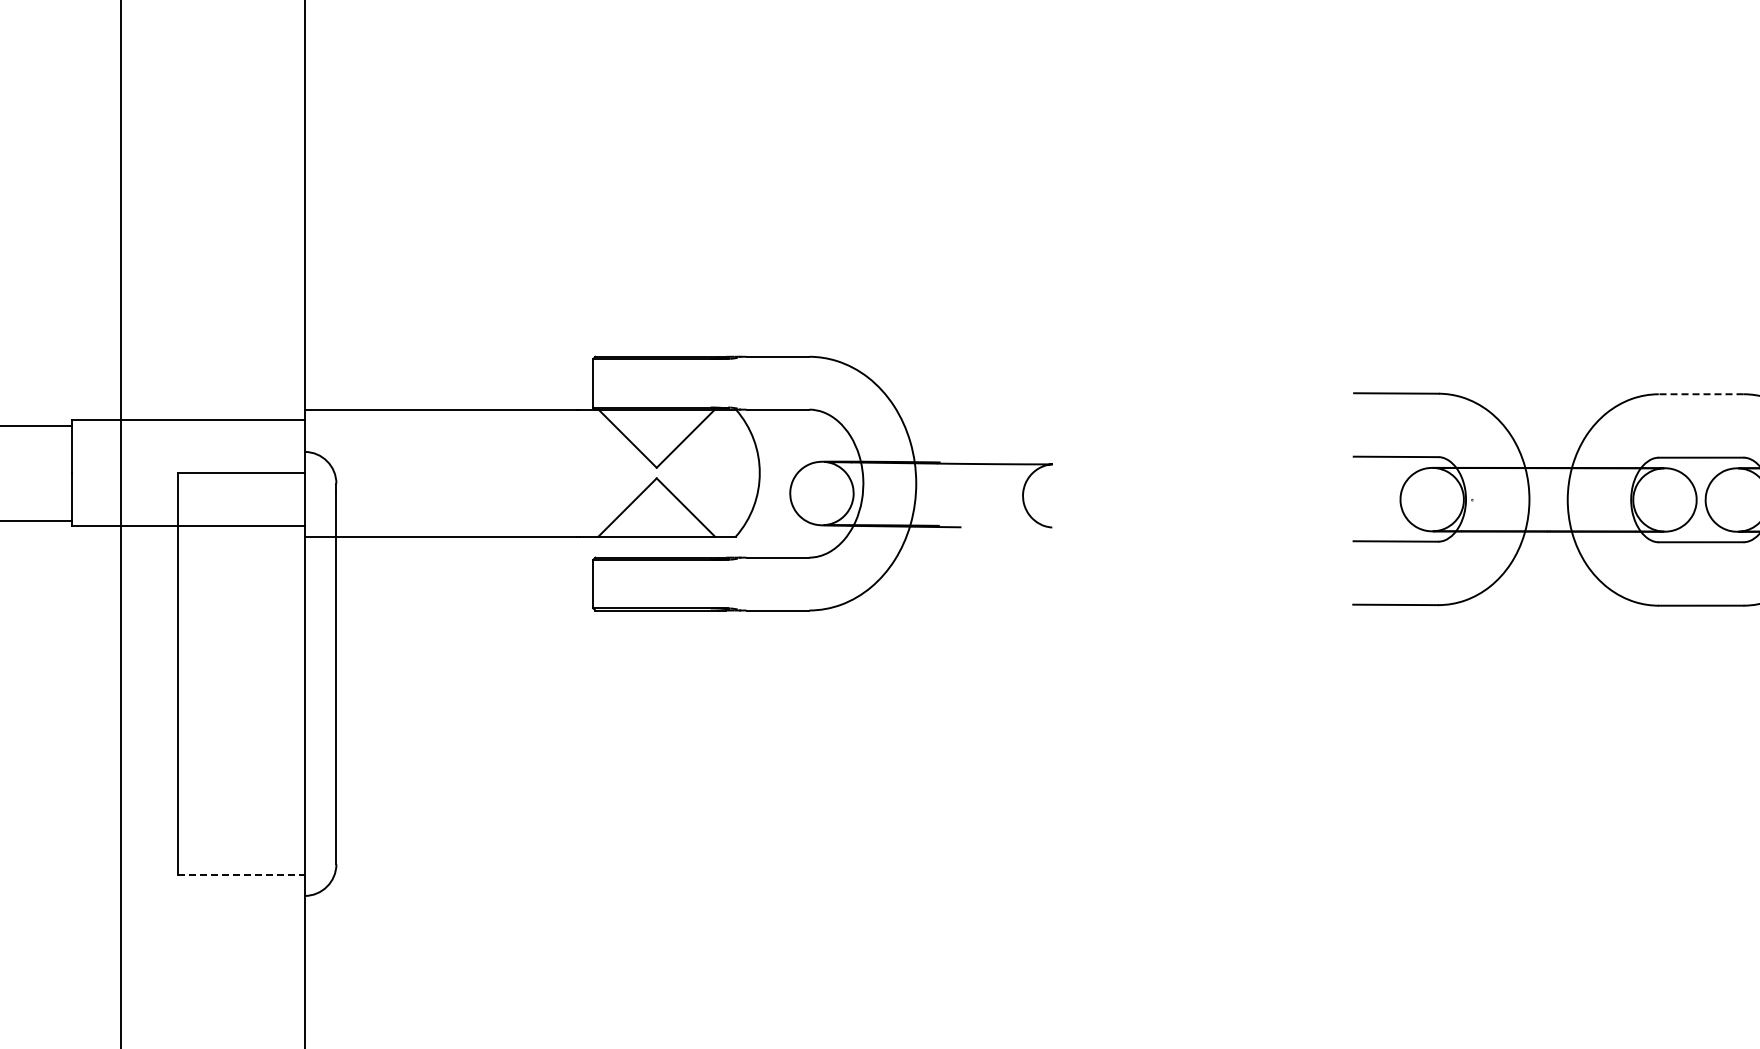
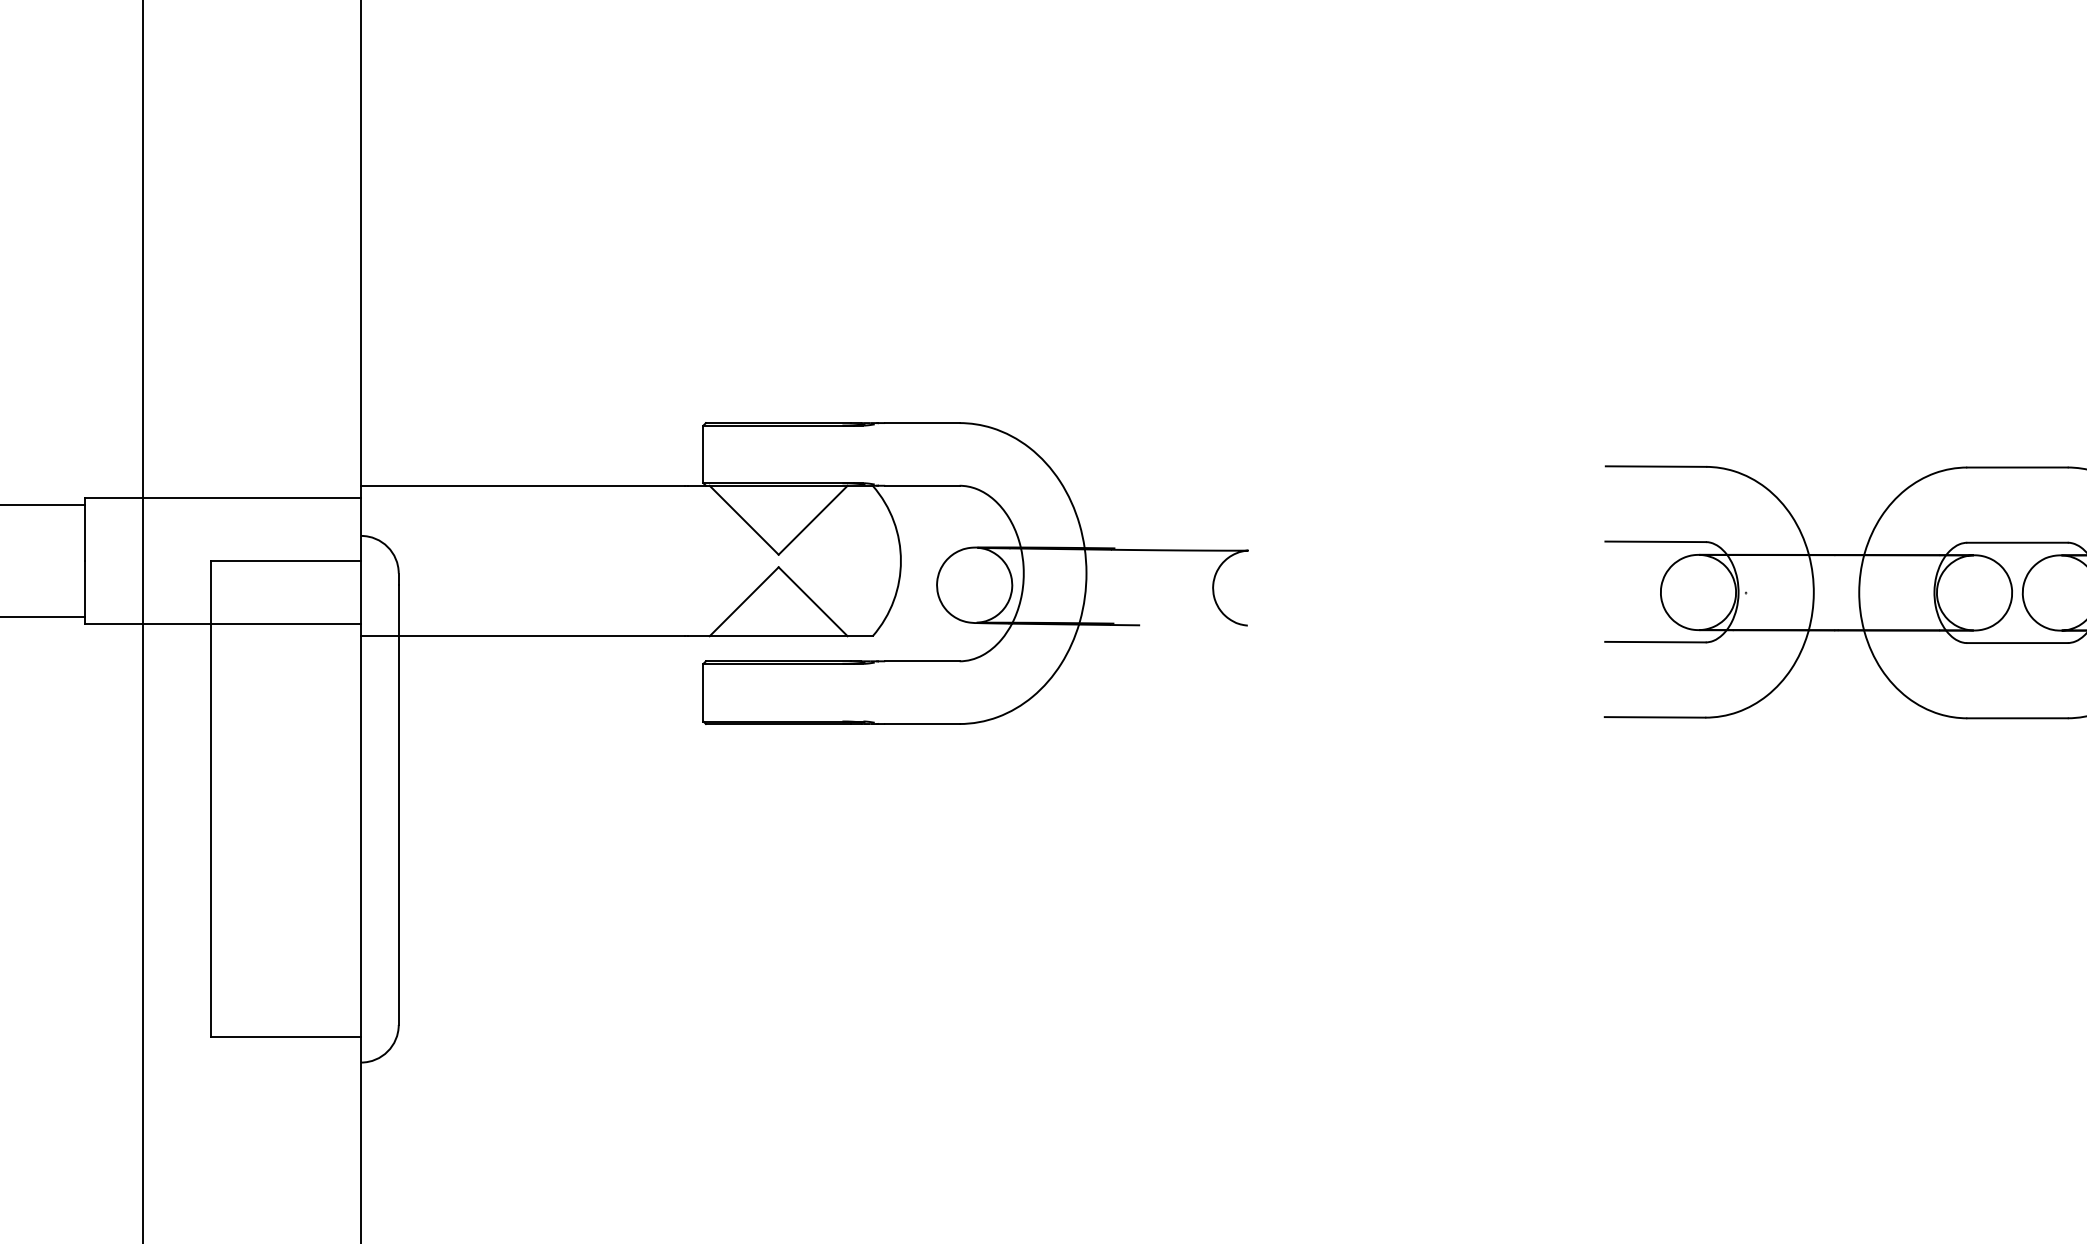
line: (1700, 394) -> (2016, 467), dashed -> solid
line: (241, 874) -> (286, 1037), dashed -> solid

